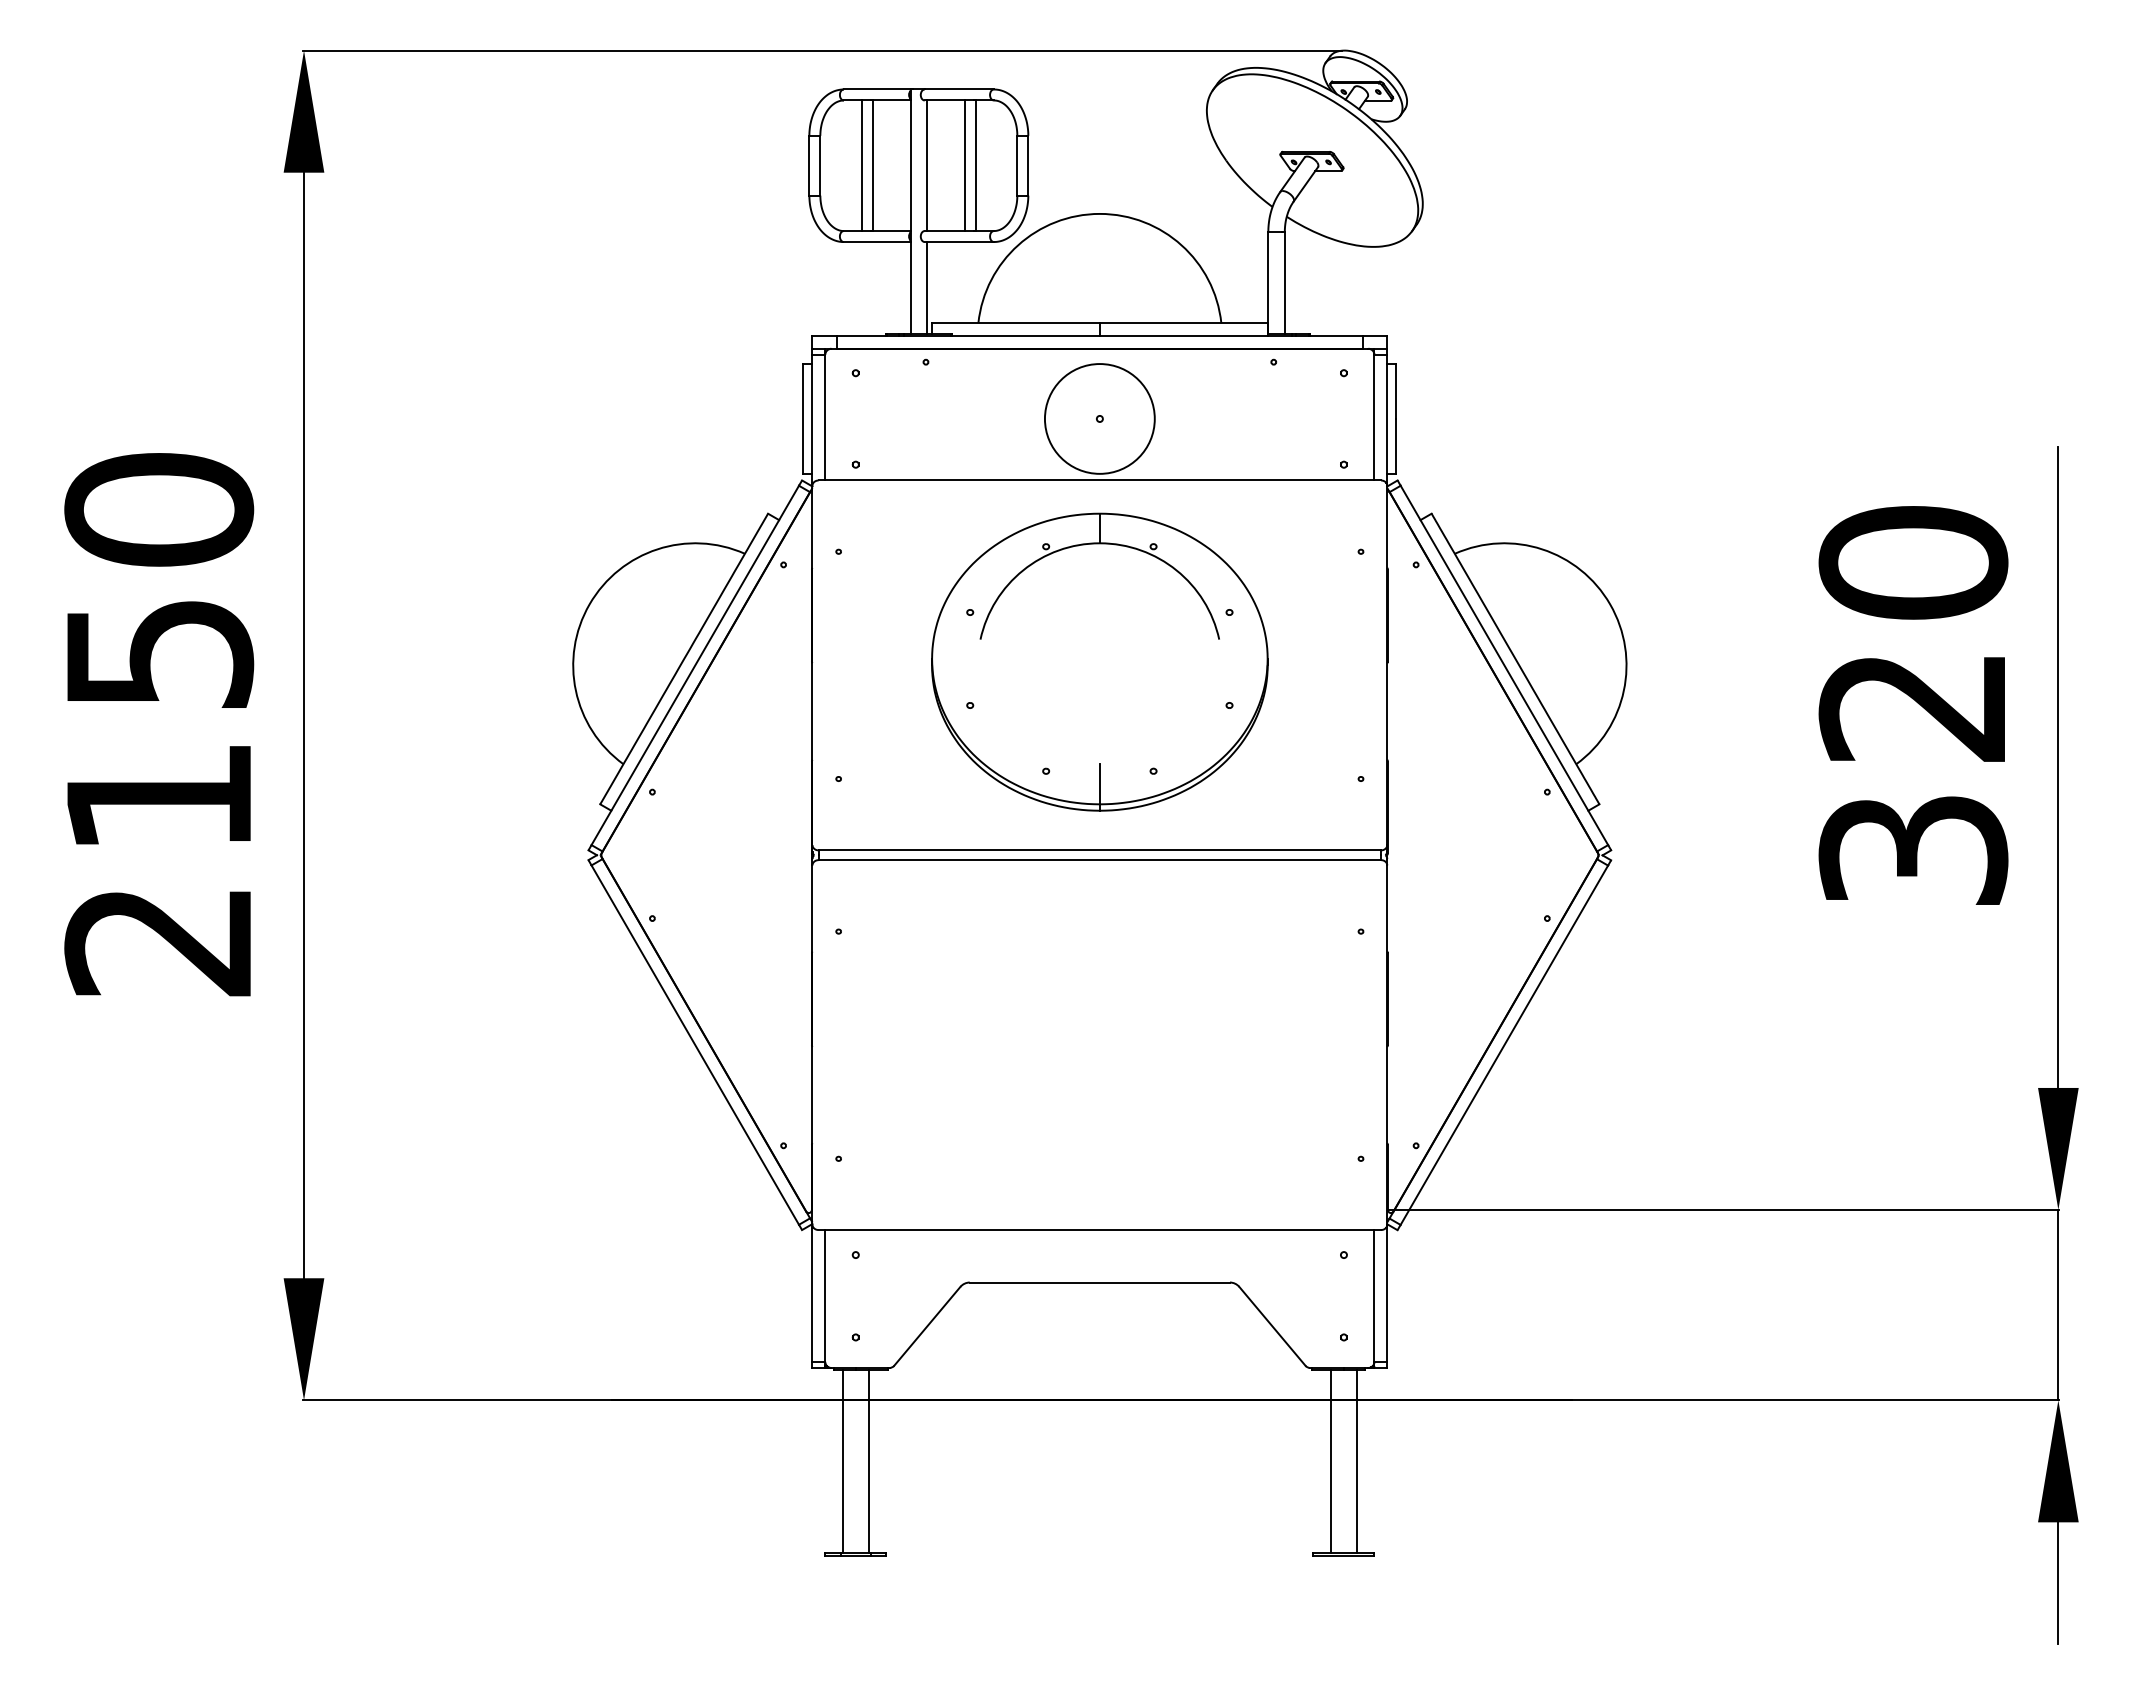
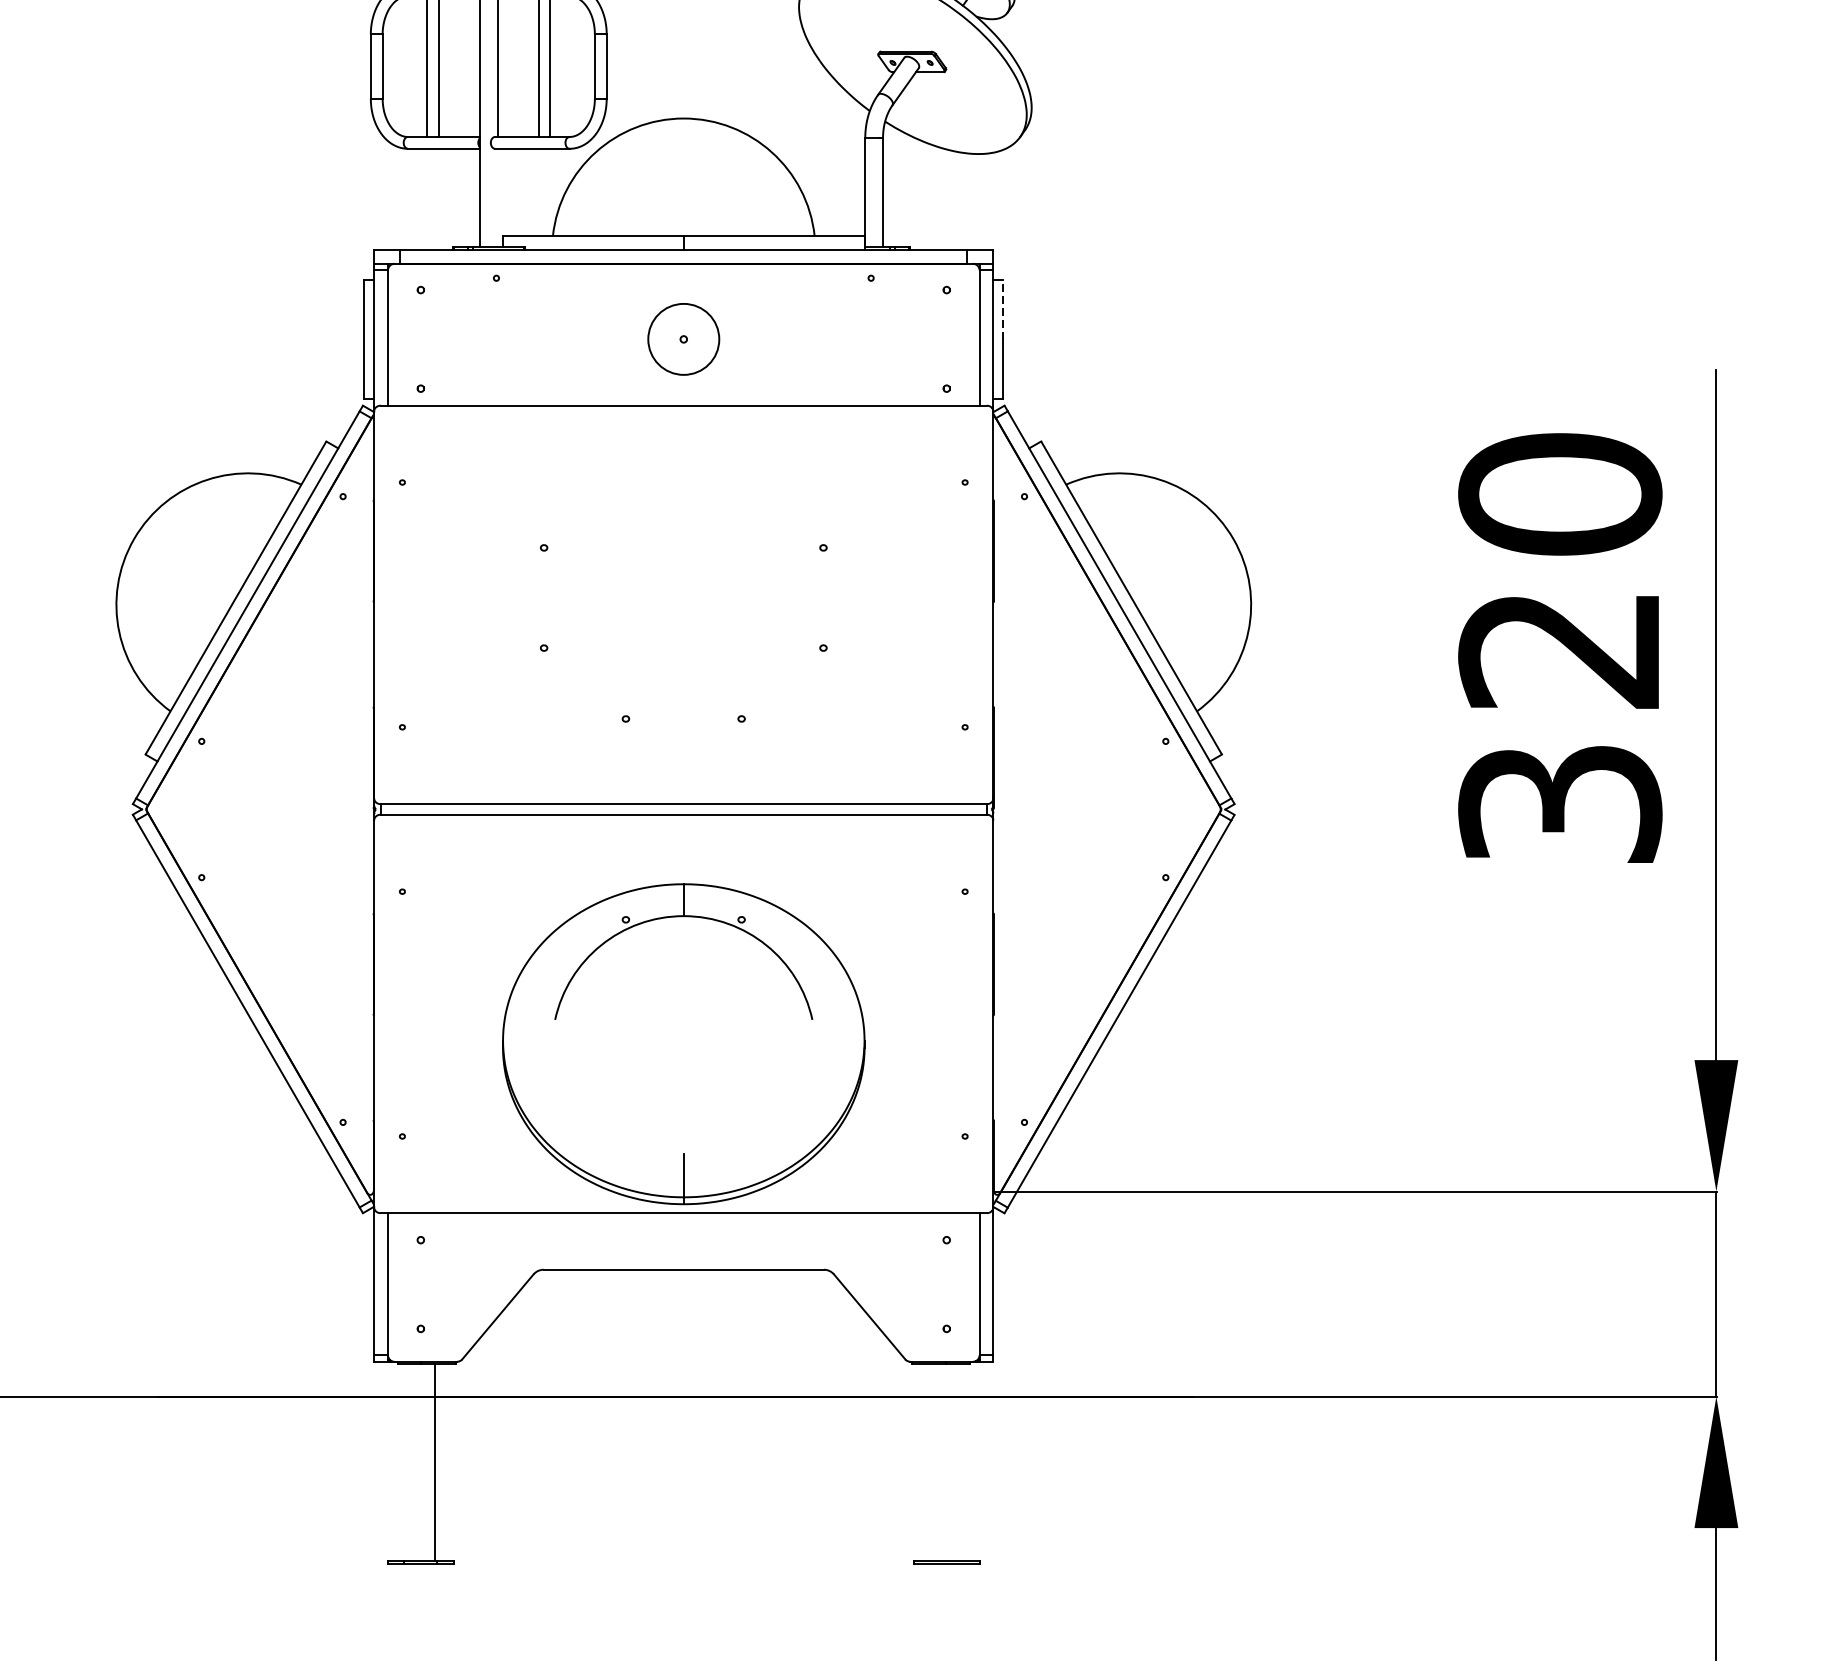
line: (927, 287) -> (498, 197), removed
line: (1396, 391) -> (1003, 309), solid -> dashed
circle: (1099, 418) -> (683, 338), size x0.6
part: (1099, 661) -> (683, 1043), moved
line: (842, 1460) -> (406, 1461), removed
line: (1331, 1460) -> (933, 1461), removed
line: (1356, 1460) -> (960, 1461), removed

